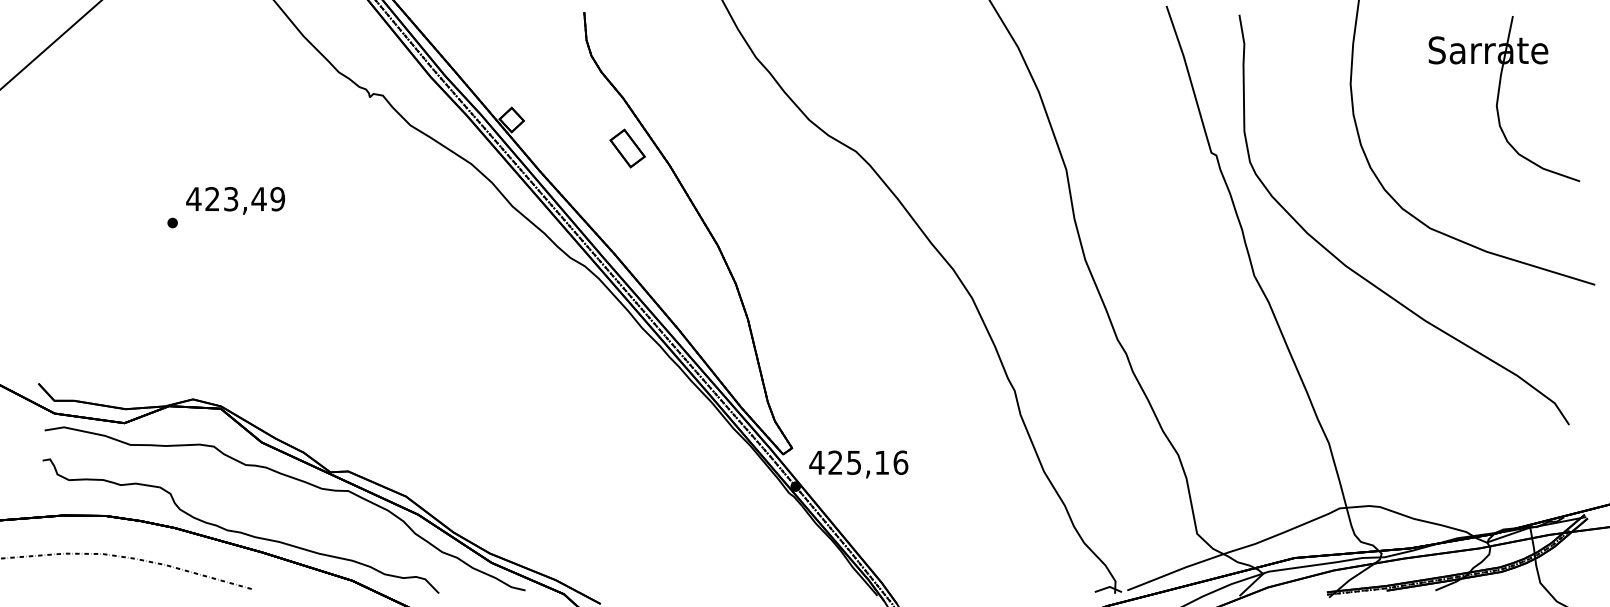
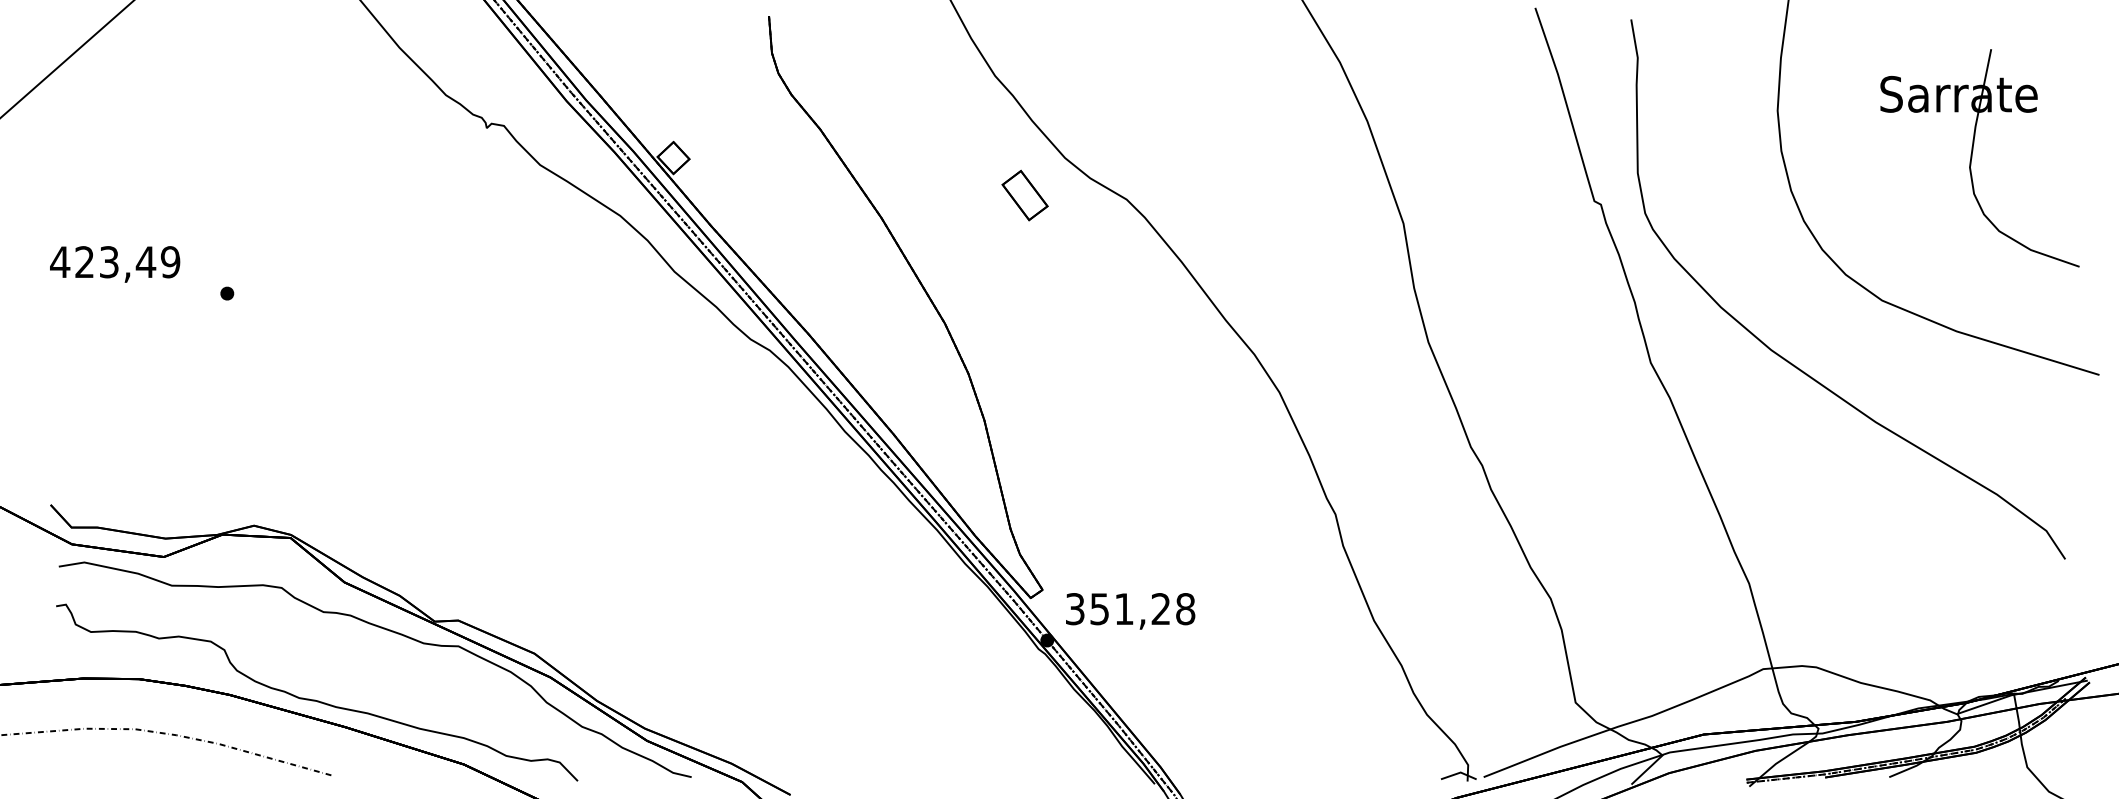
part: (1498, 99) -> (1972, 158), moved
part: (627, 148) -> (1024, 195), moved
text: (235, 200) -> (115, 264), moved
text: (858, 463) -> (1130, 609), 425,16 -> 351,28

